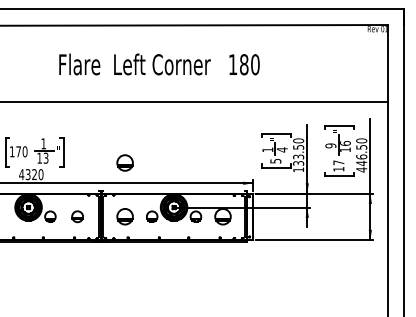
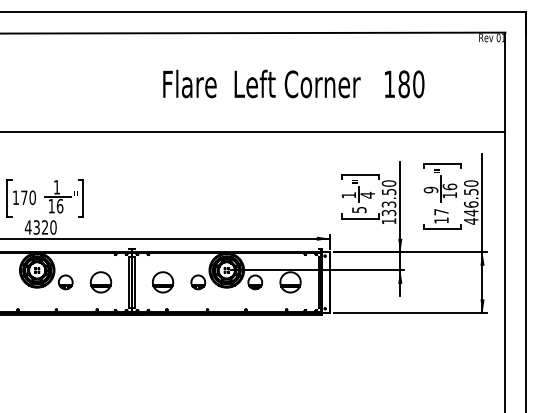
text: (159, 64) -> (293, 83), moved
text: (45, 157) -> (59, 205), 13 -> 16
part: (125, 163) -> (163, 212), removed
part: (77, 216) -> (101, 282), size x1.43

